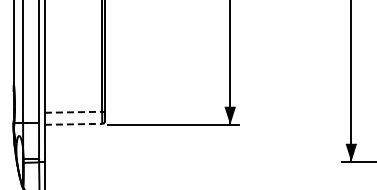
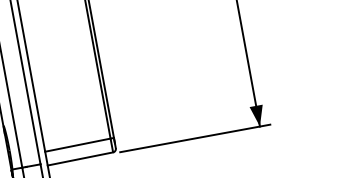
line: (73, 112) -> (77, 145), dashed -> solid
line: (73, 124) -> (80, 159), dashed -> solid

